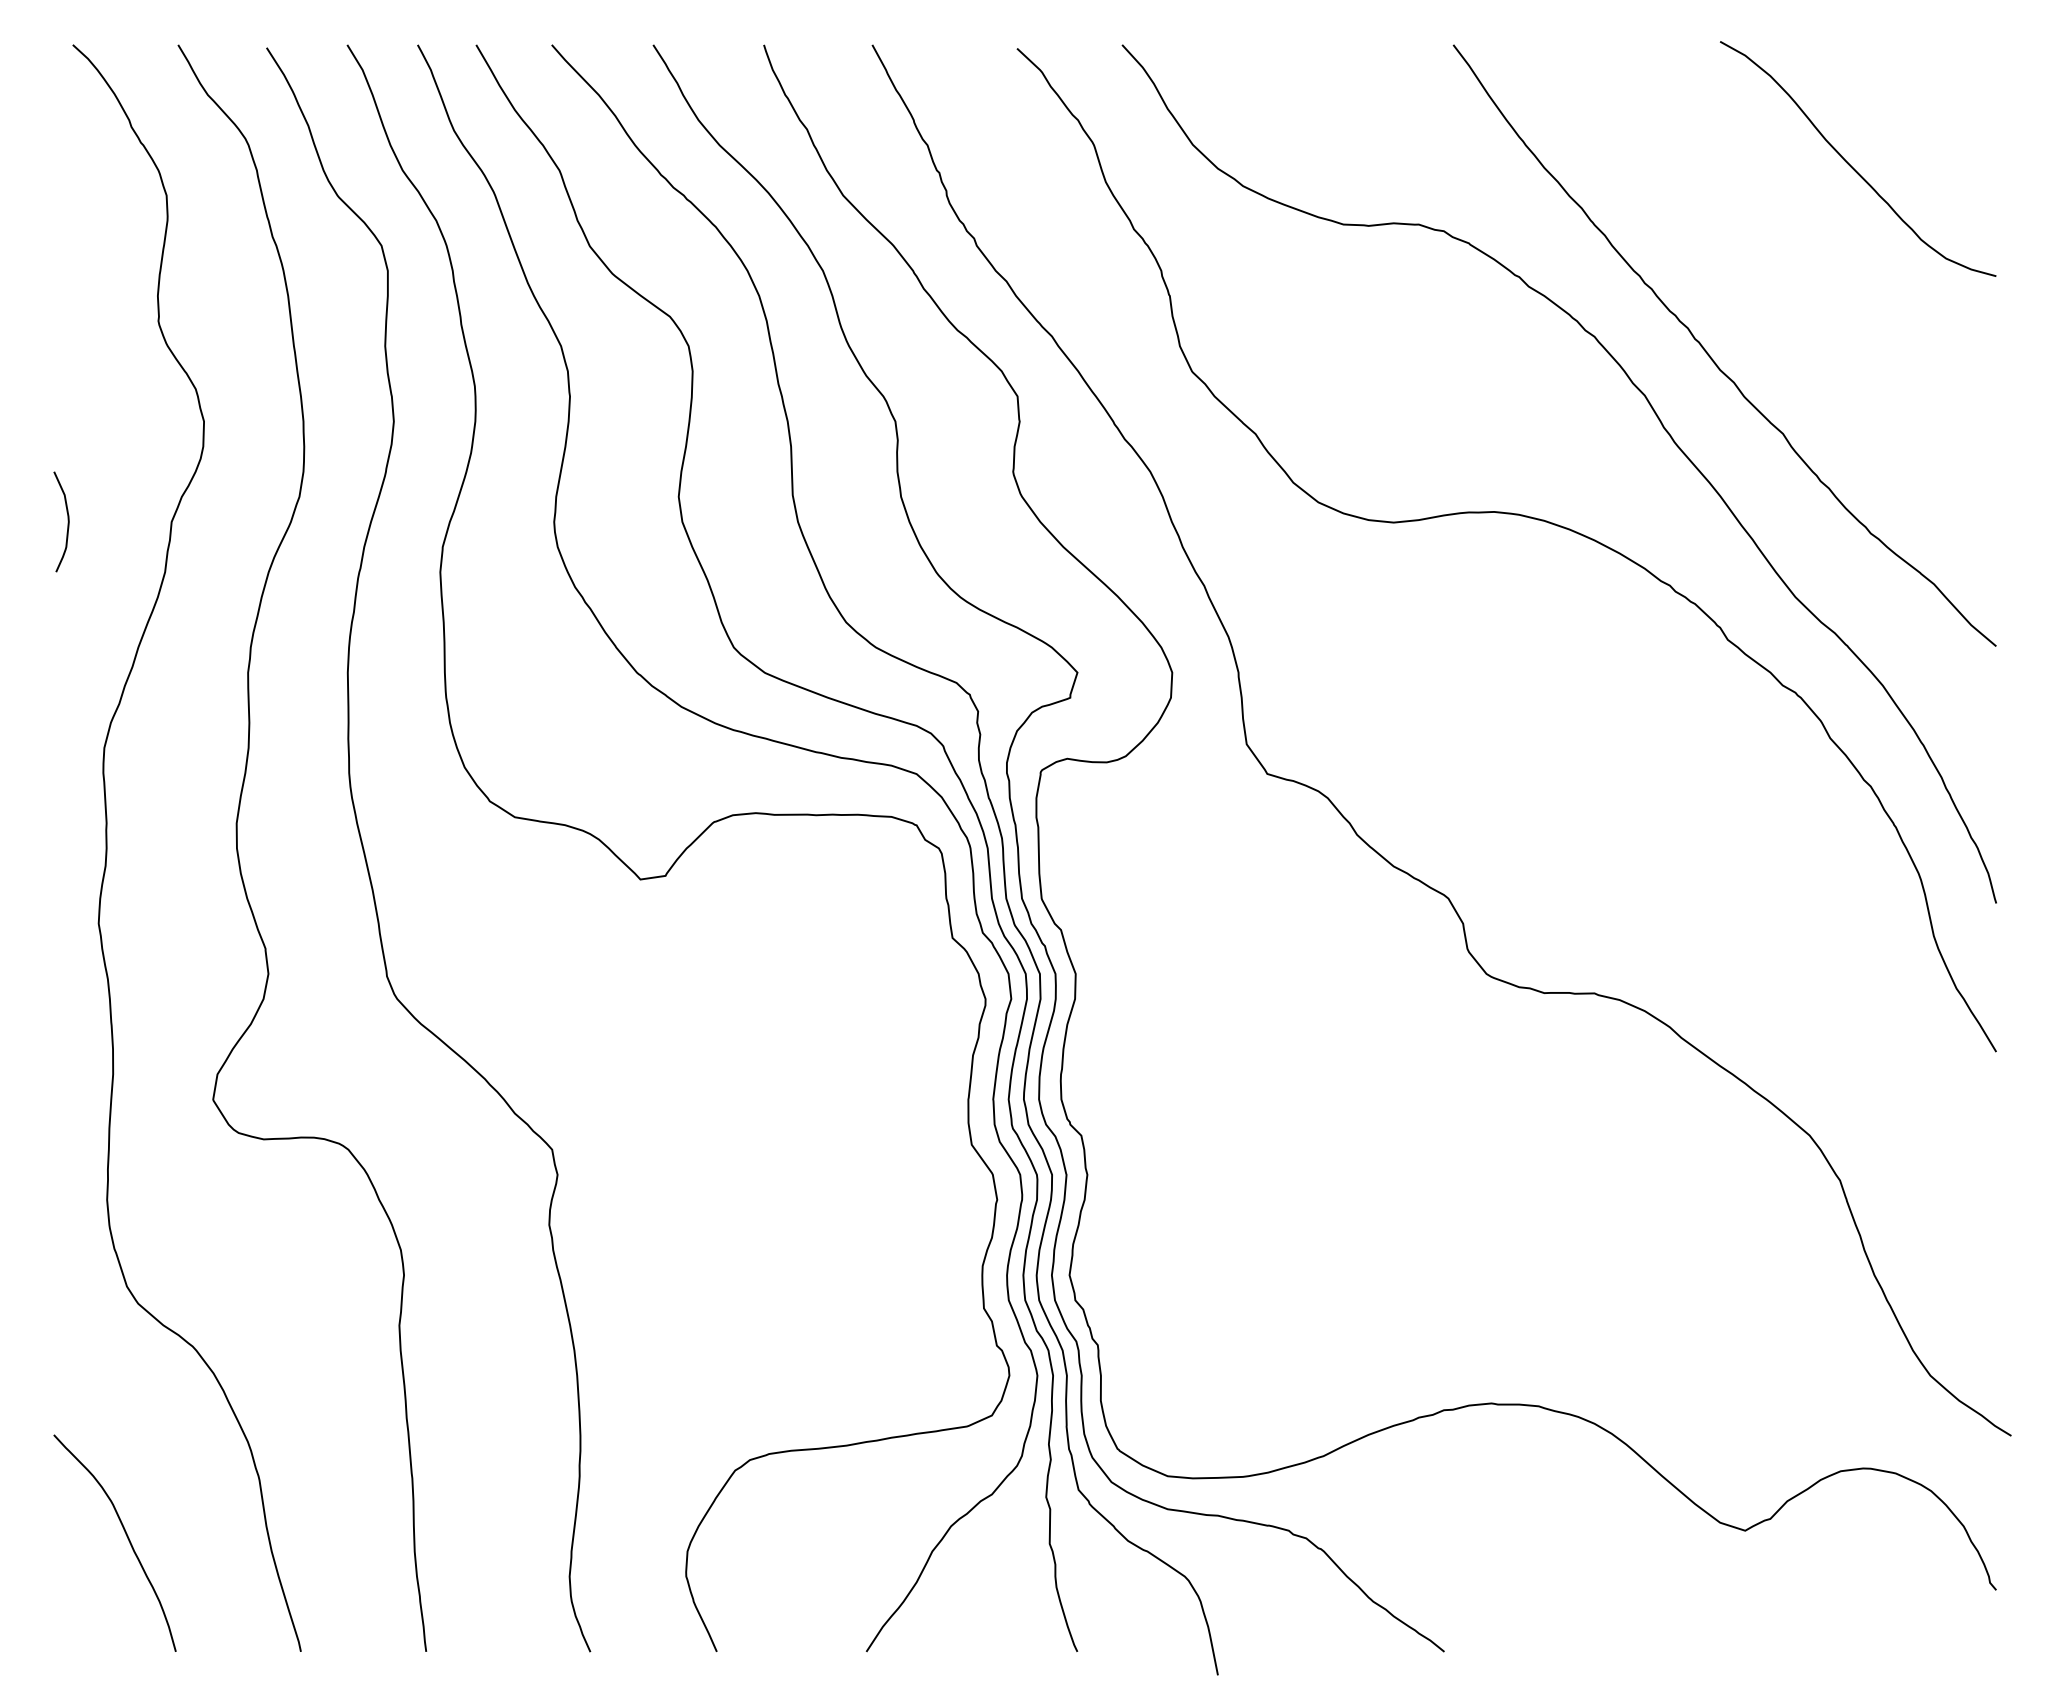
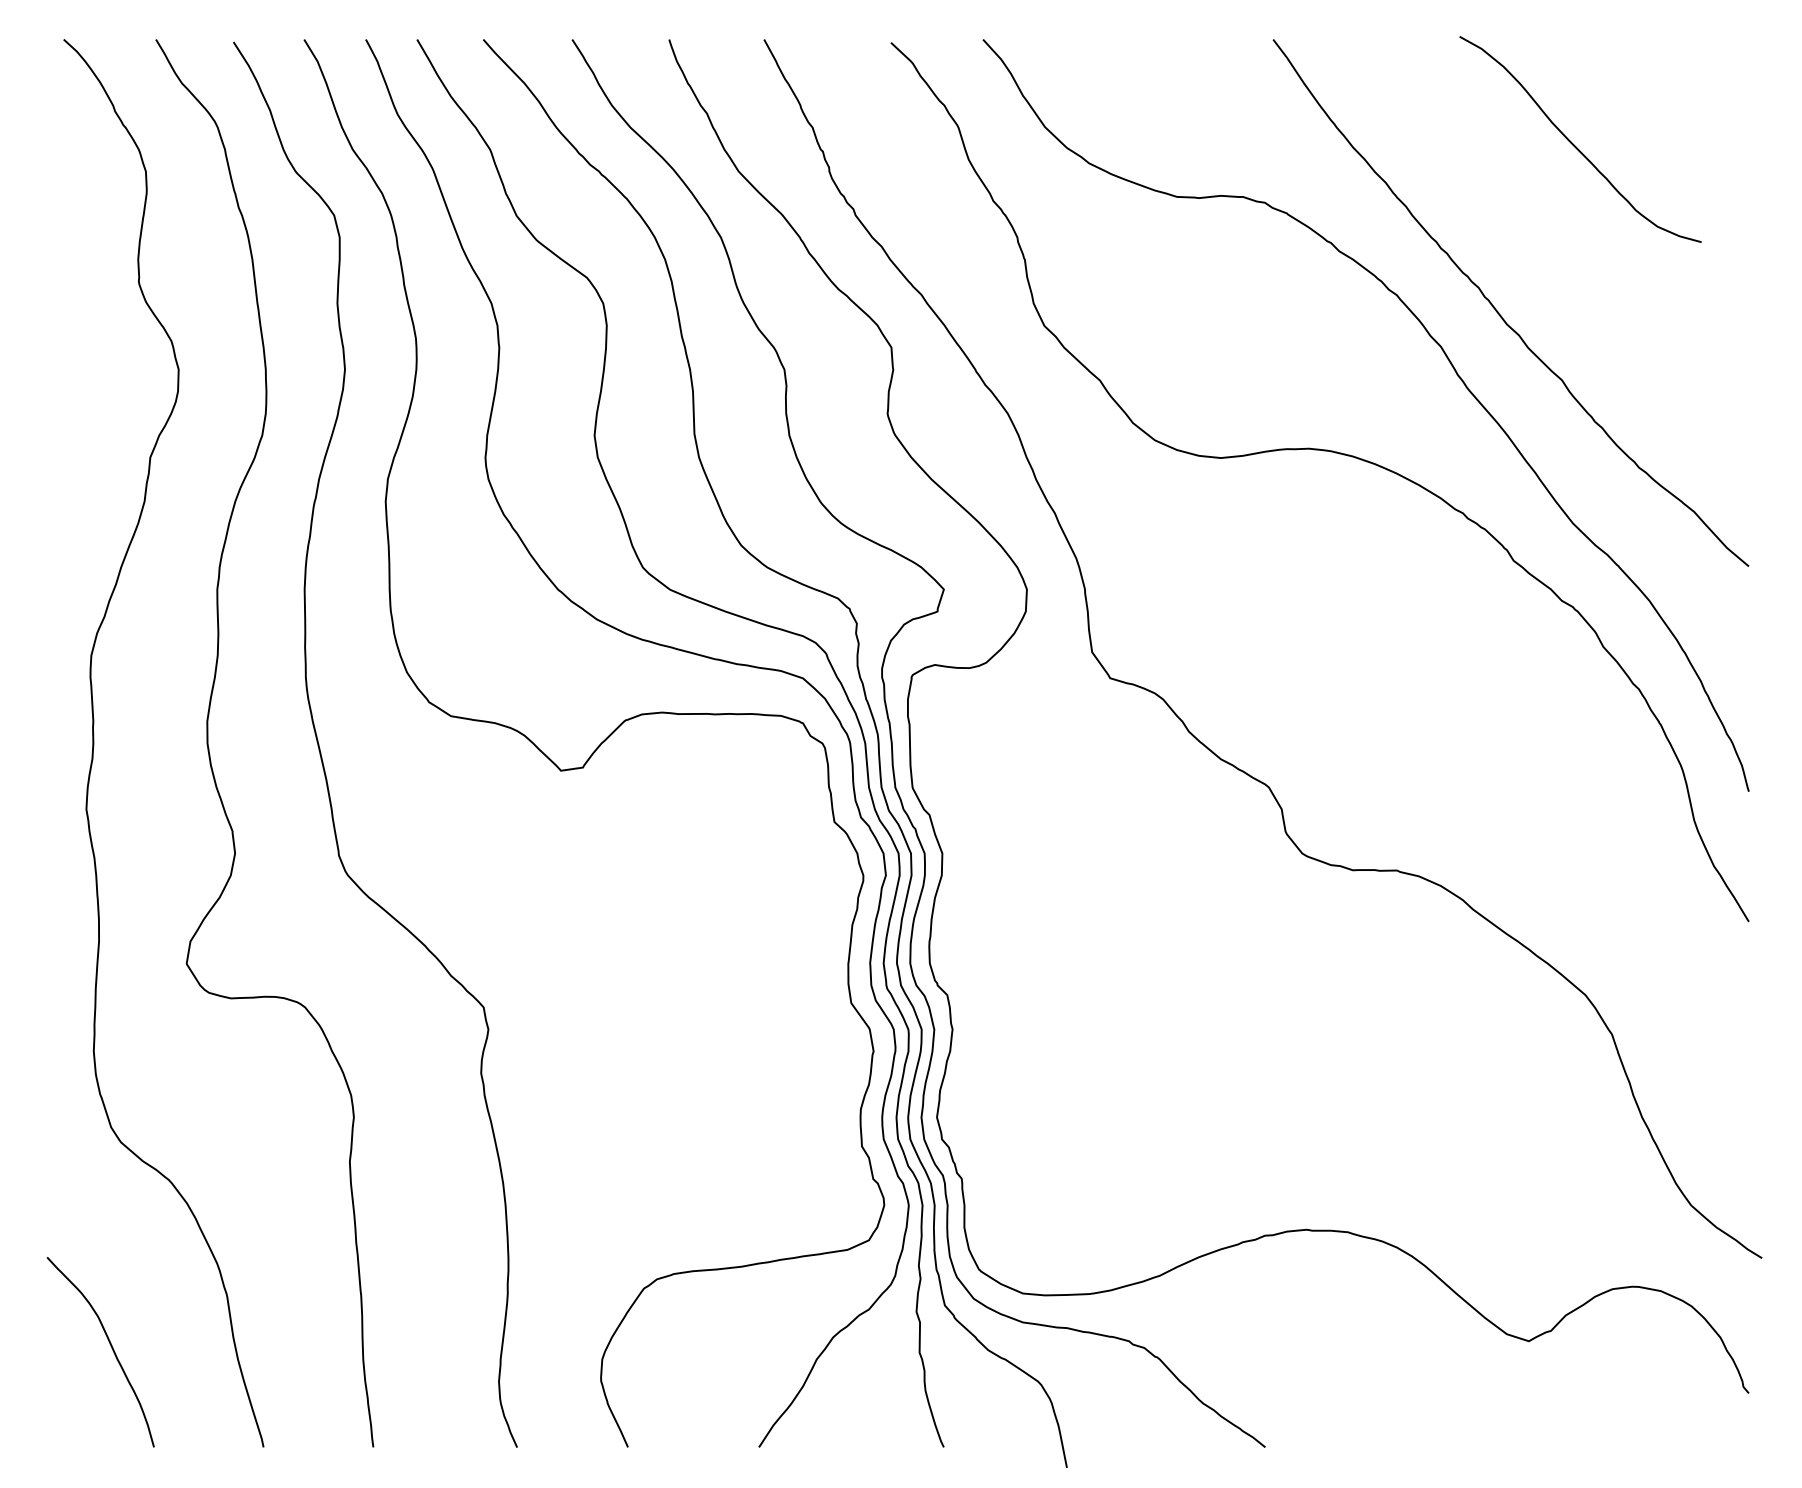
curve: (1851, 165) -> (1574, 145), moved
curve: (67, 521) -> (59, 457), removed

